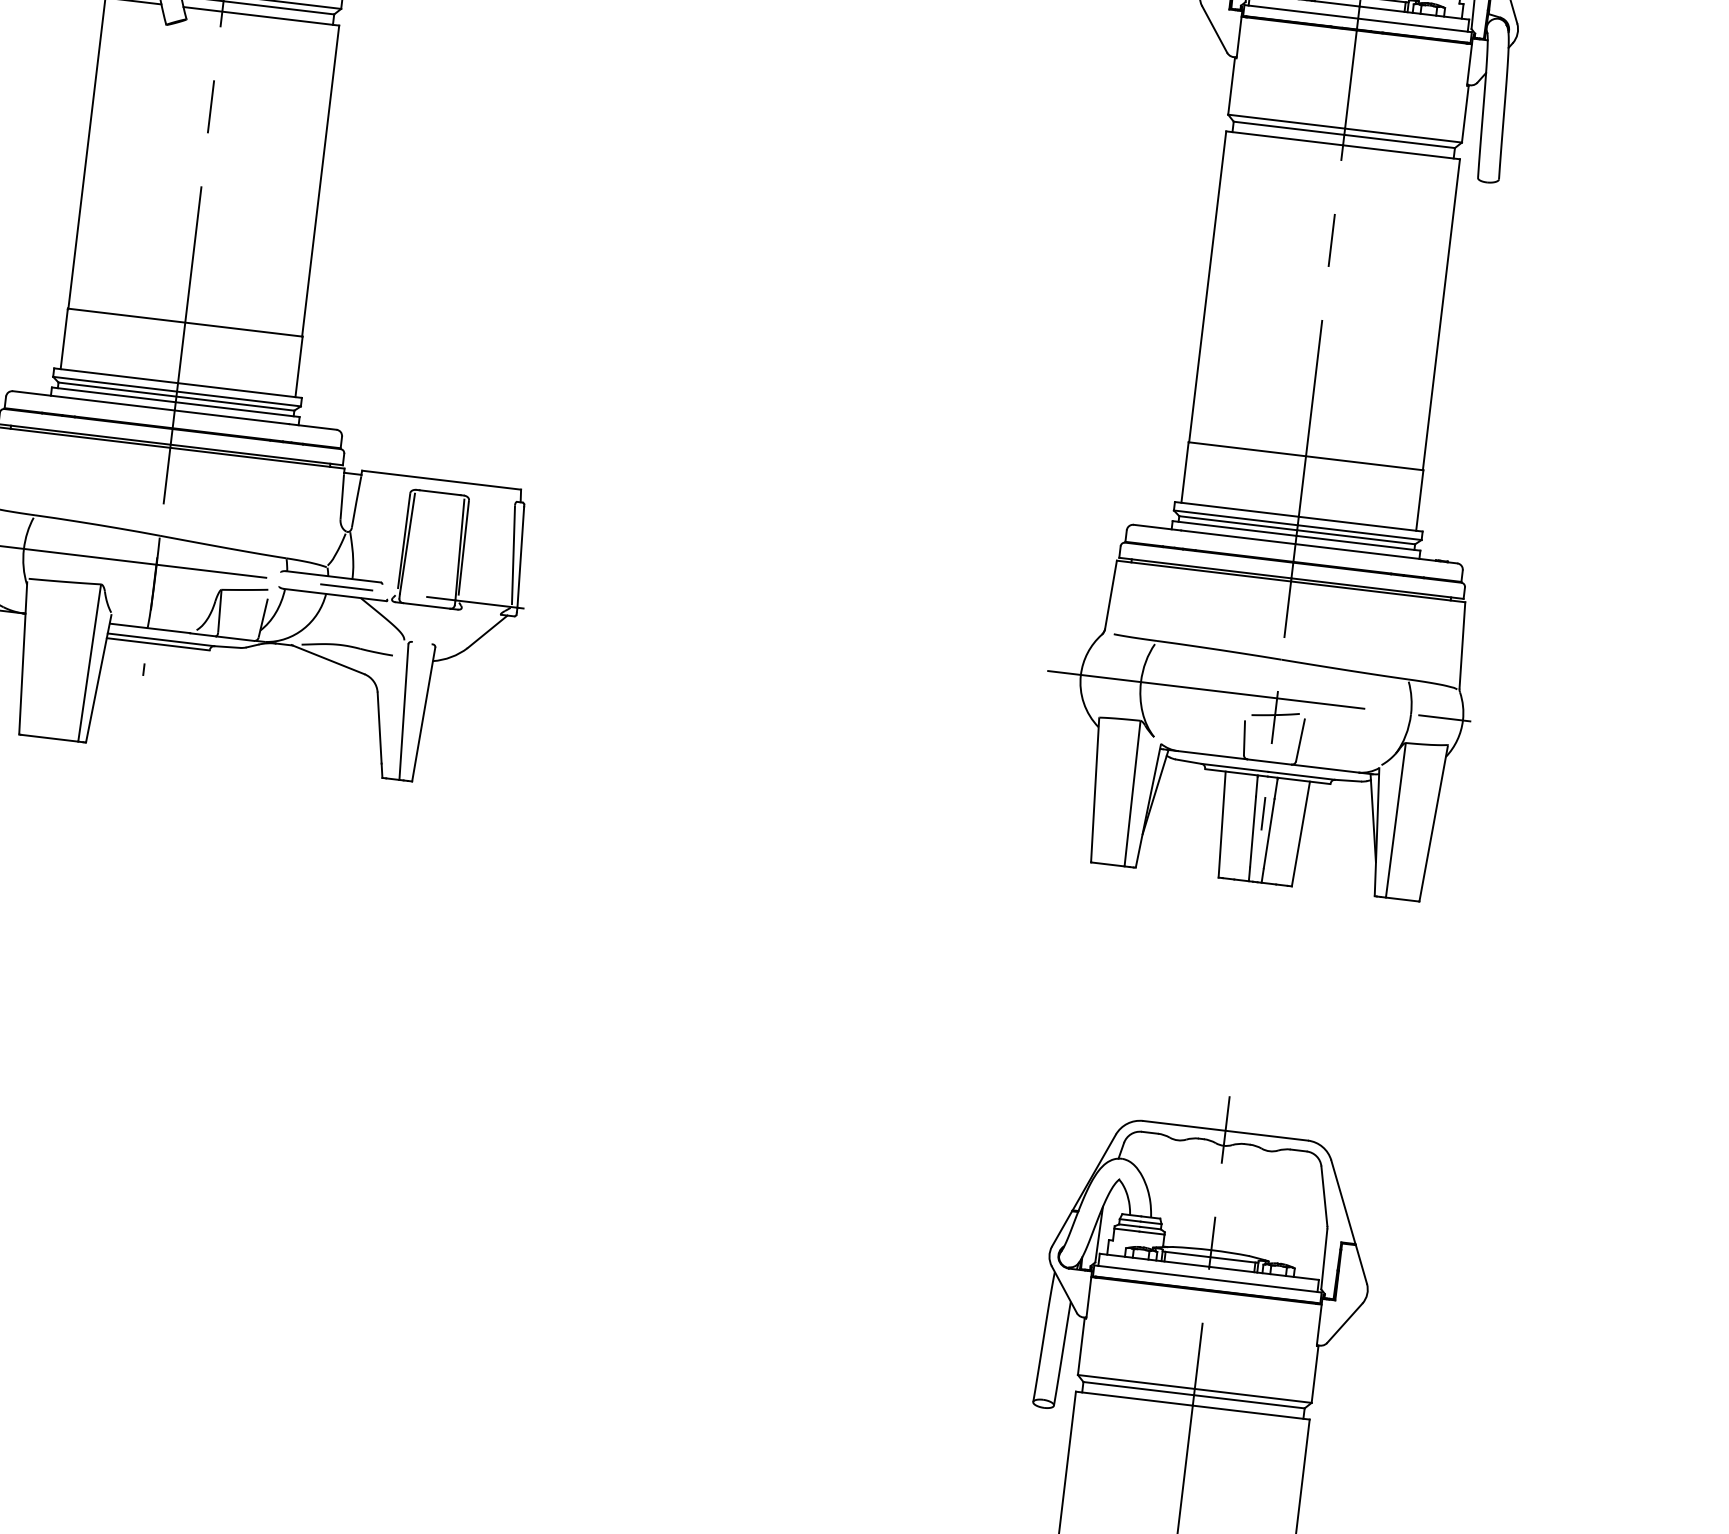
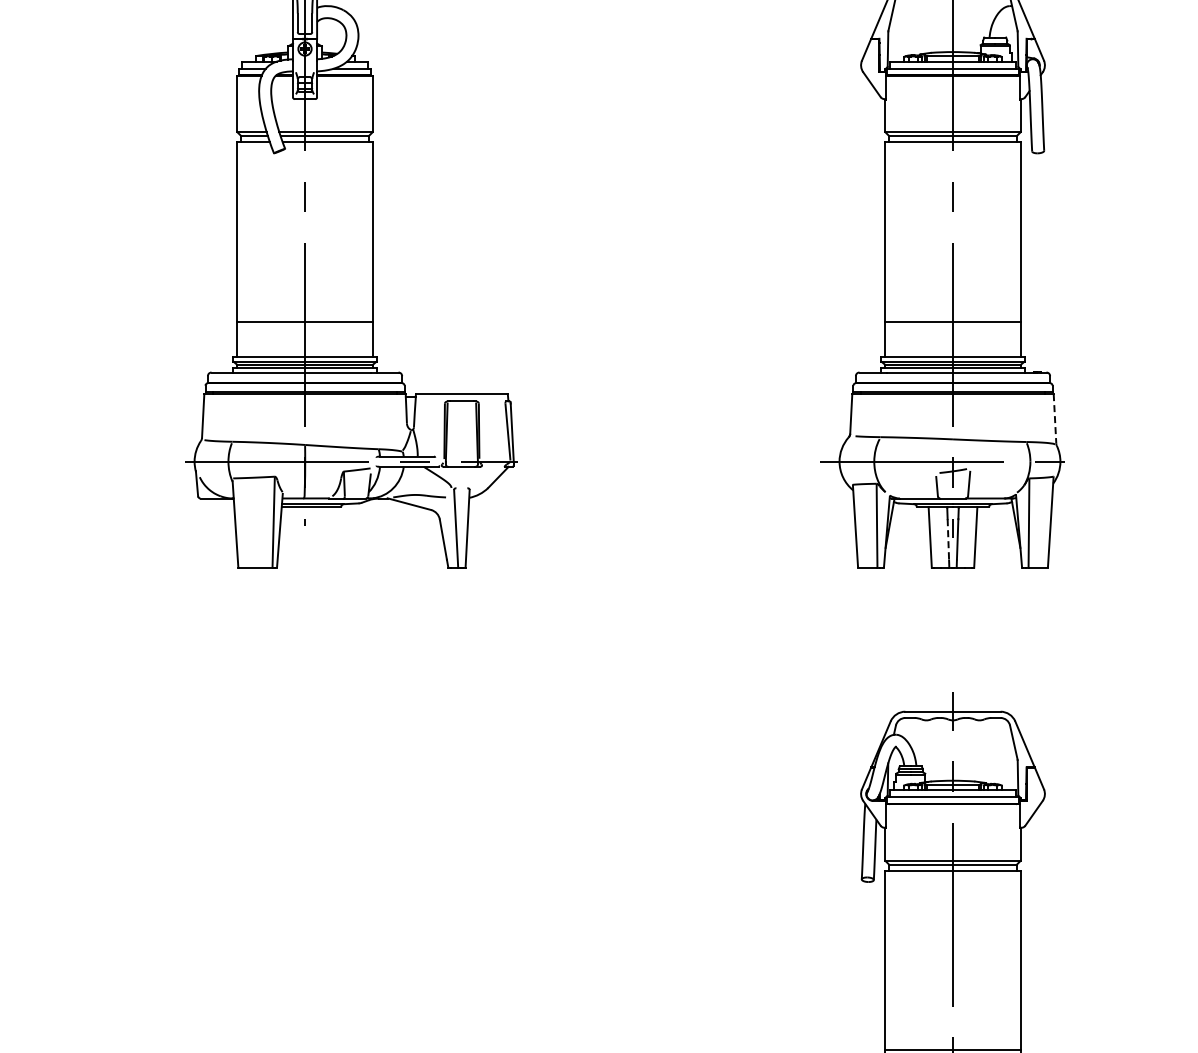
line: (1463, 644) -> (1055, 418), solid -> dashed
line: (1253, 831) -> (948, 539), solid -> dashed

